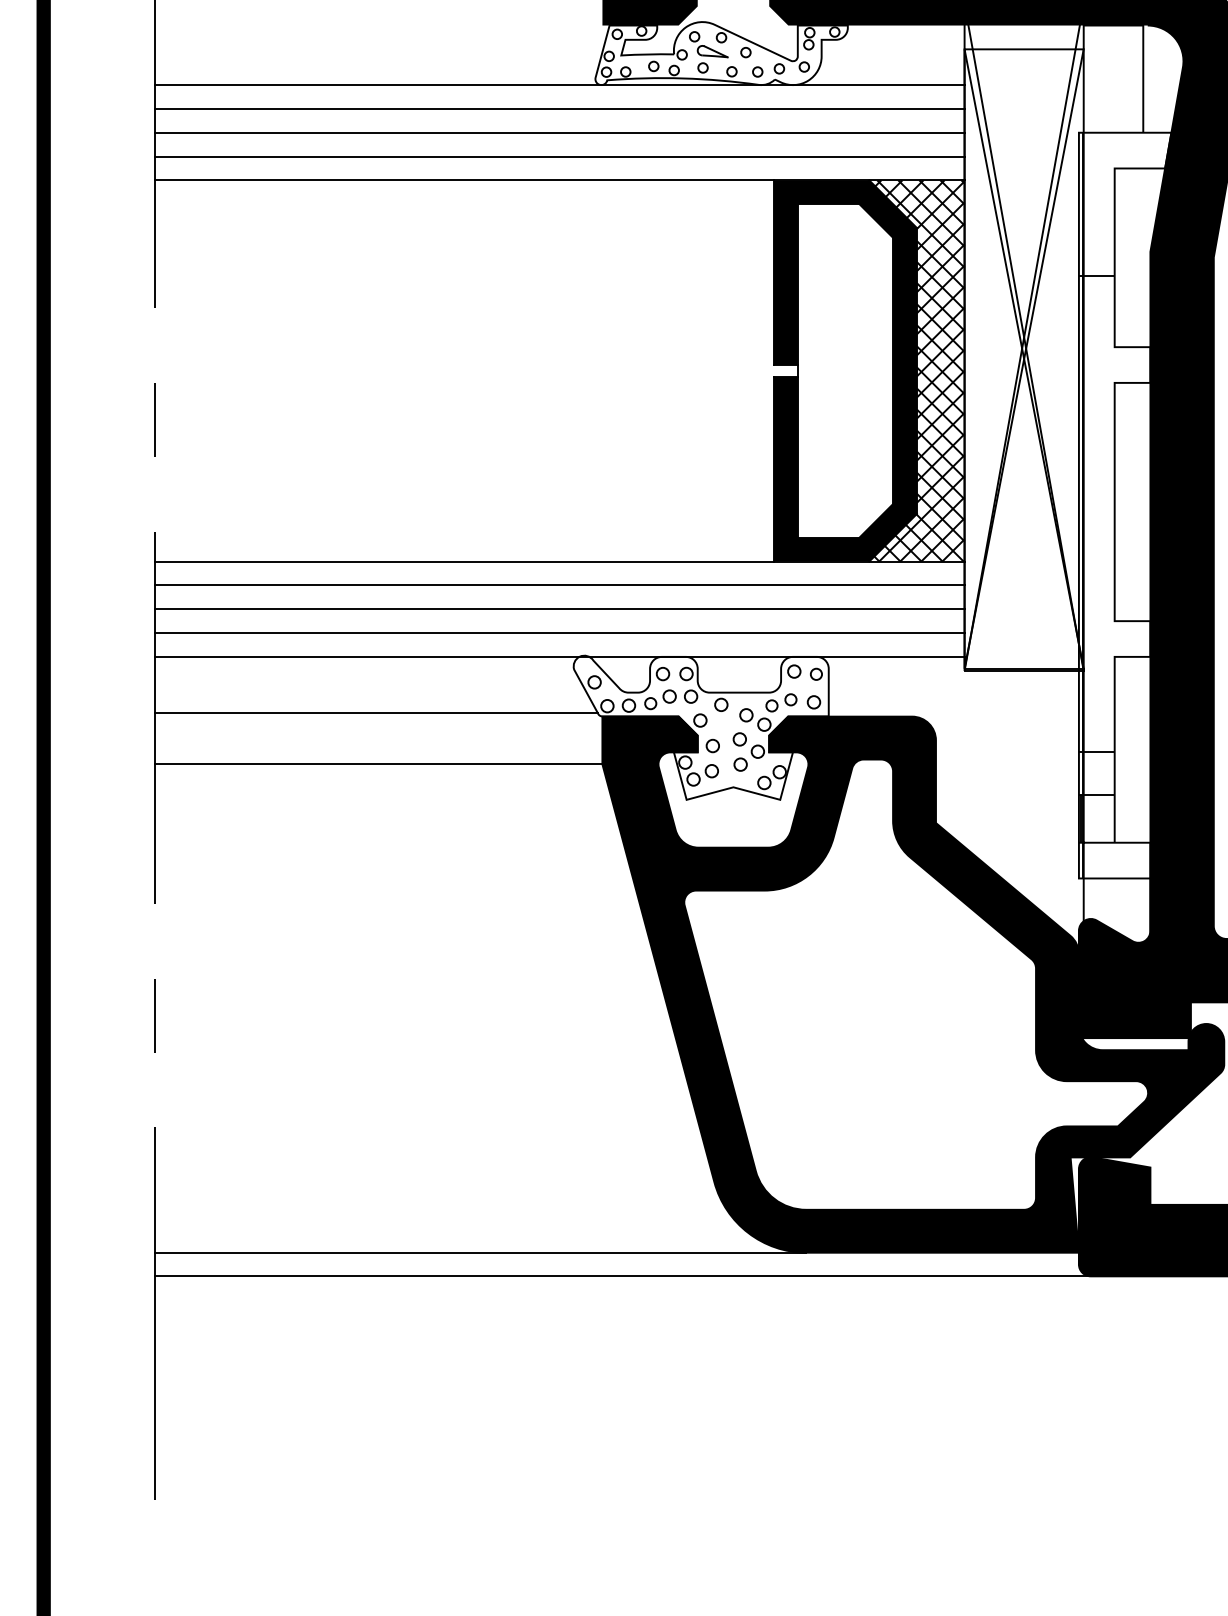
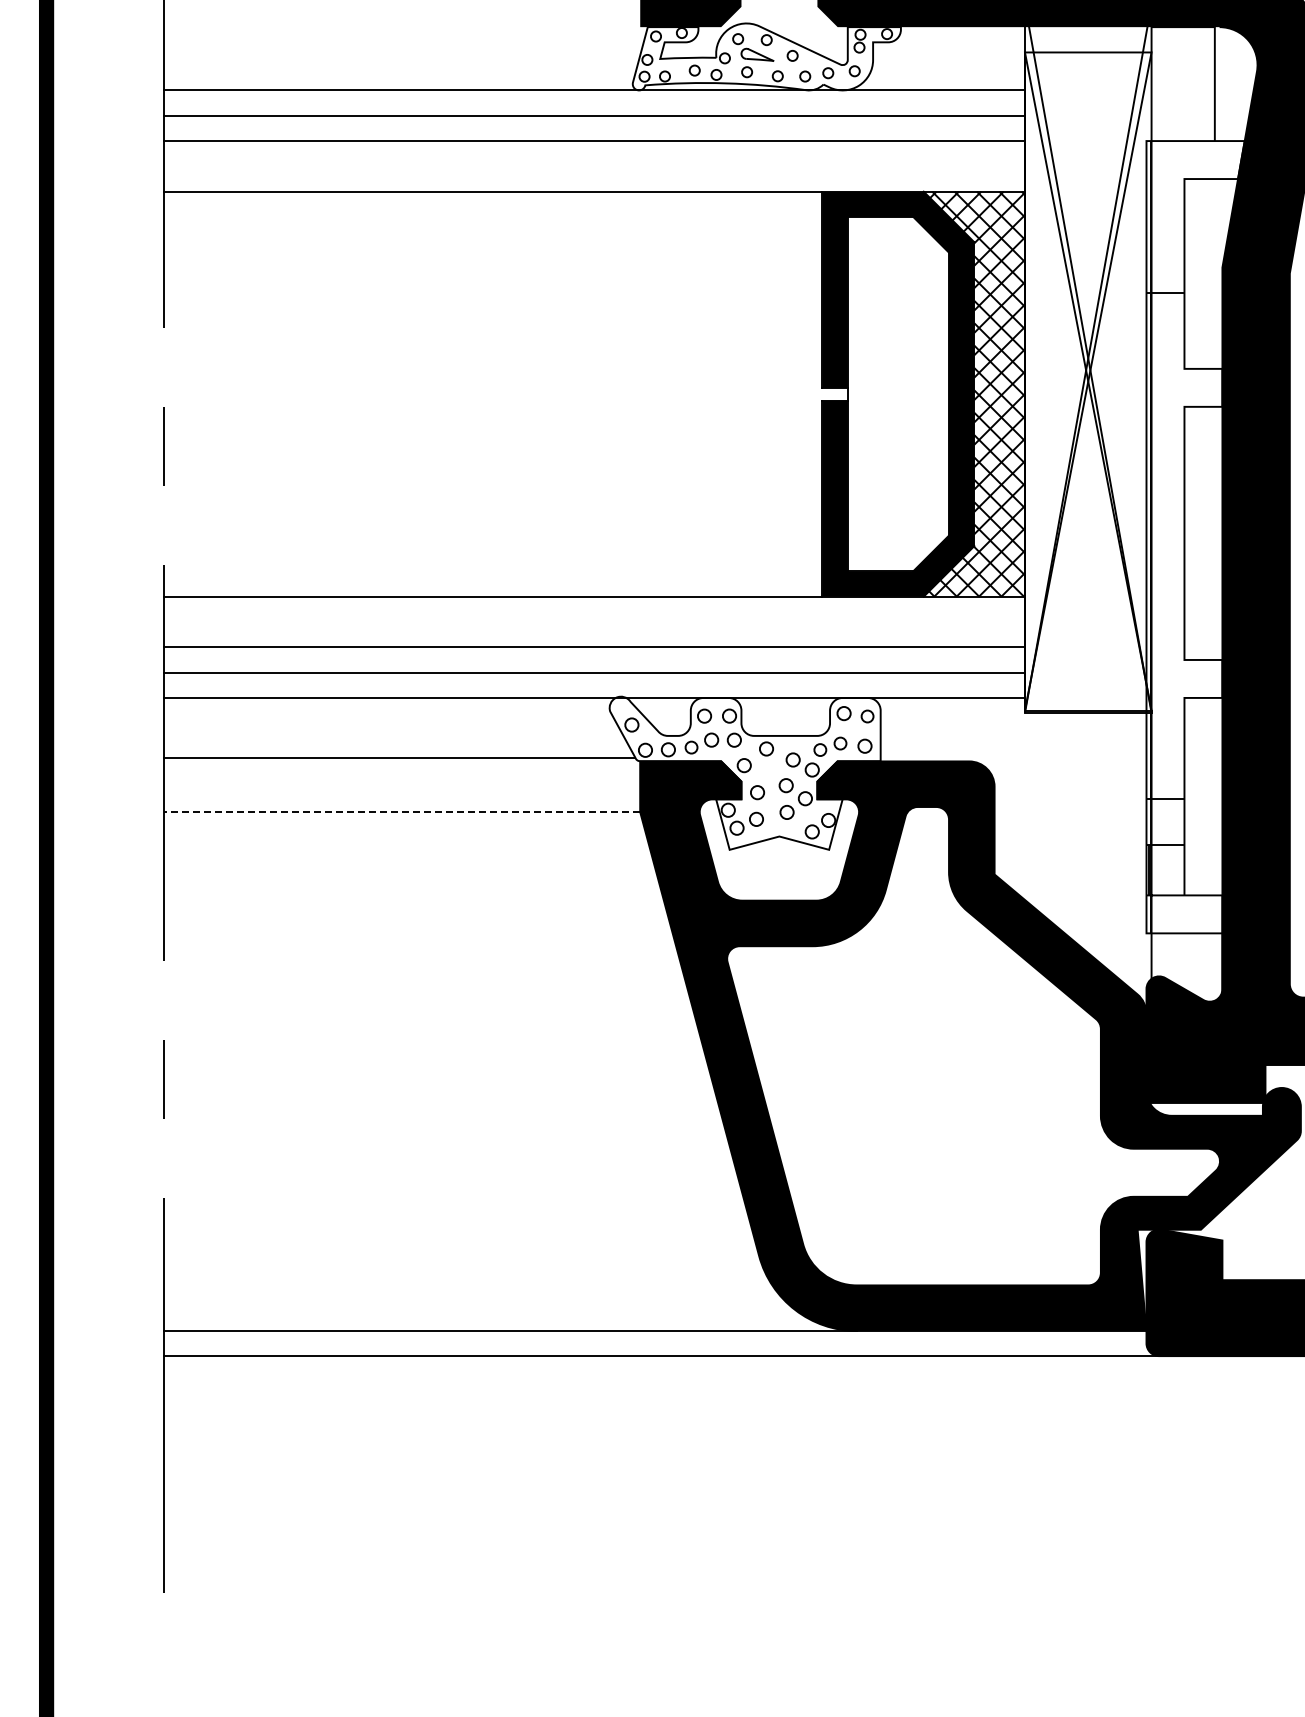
line: (559, 156) -> (594, 166), removed
line: (559, 585) -> (594, 622), removed
line: (378, 764) -> (402, 812), solid -> dashed

